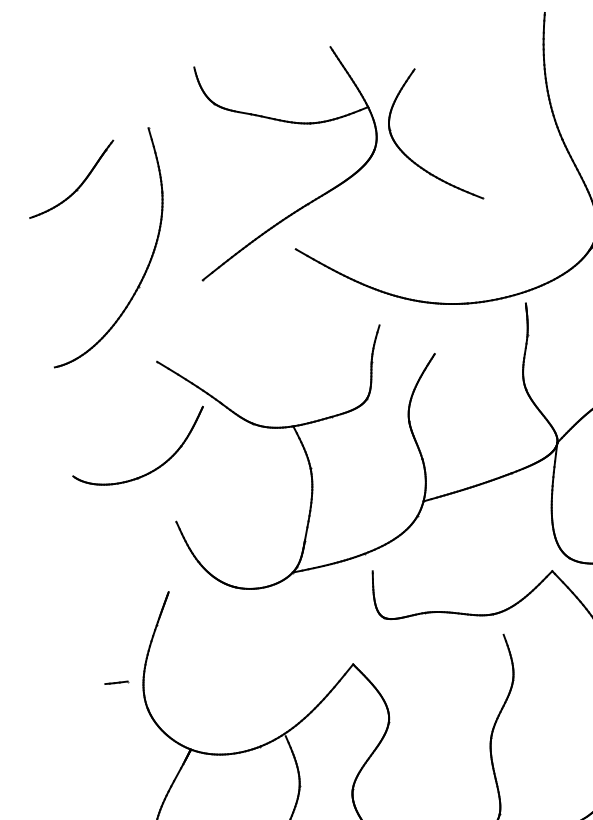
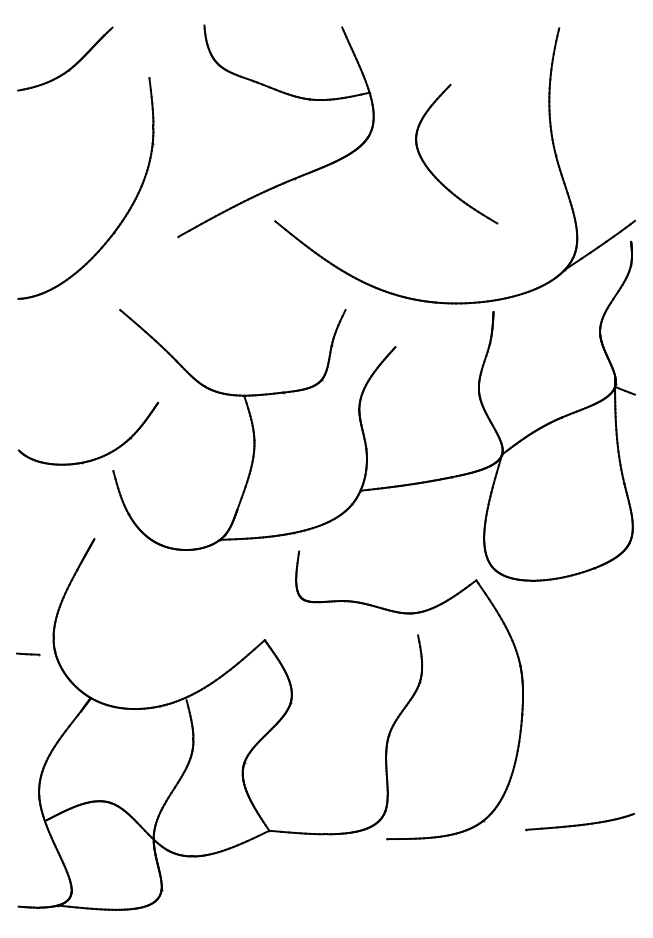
part: (413, 160) -> (434, 174), moved
part: (78, 185) -> (71, 66), moved
part: (150, 470) -> (96, 457), moved
line: (116, 683) -> (28, 654), moved

